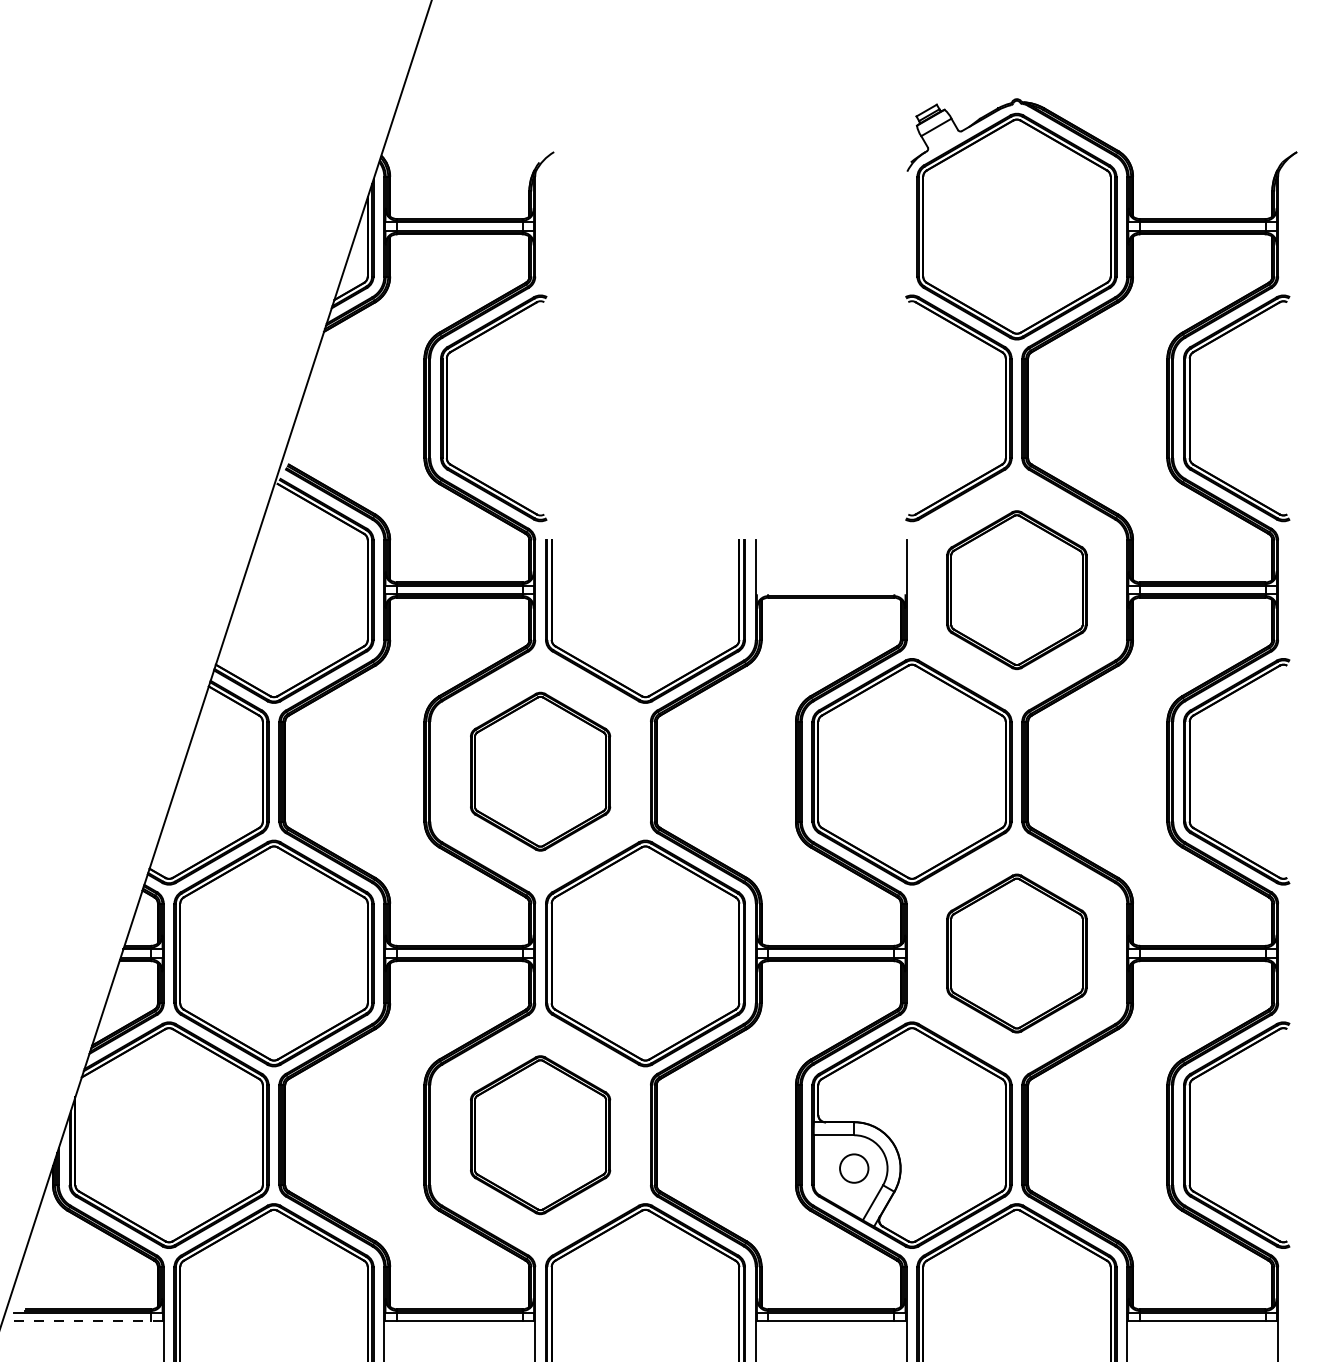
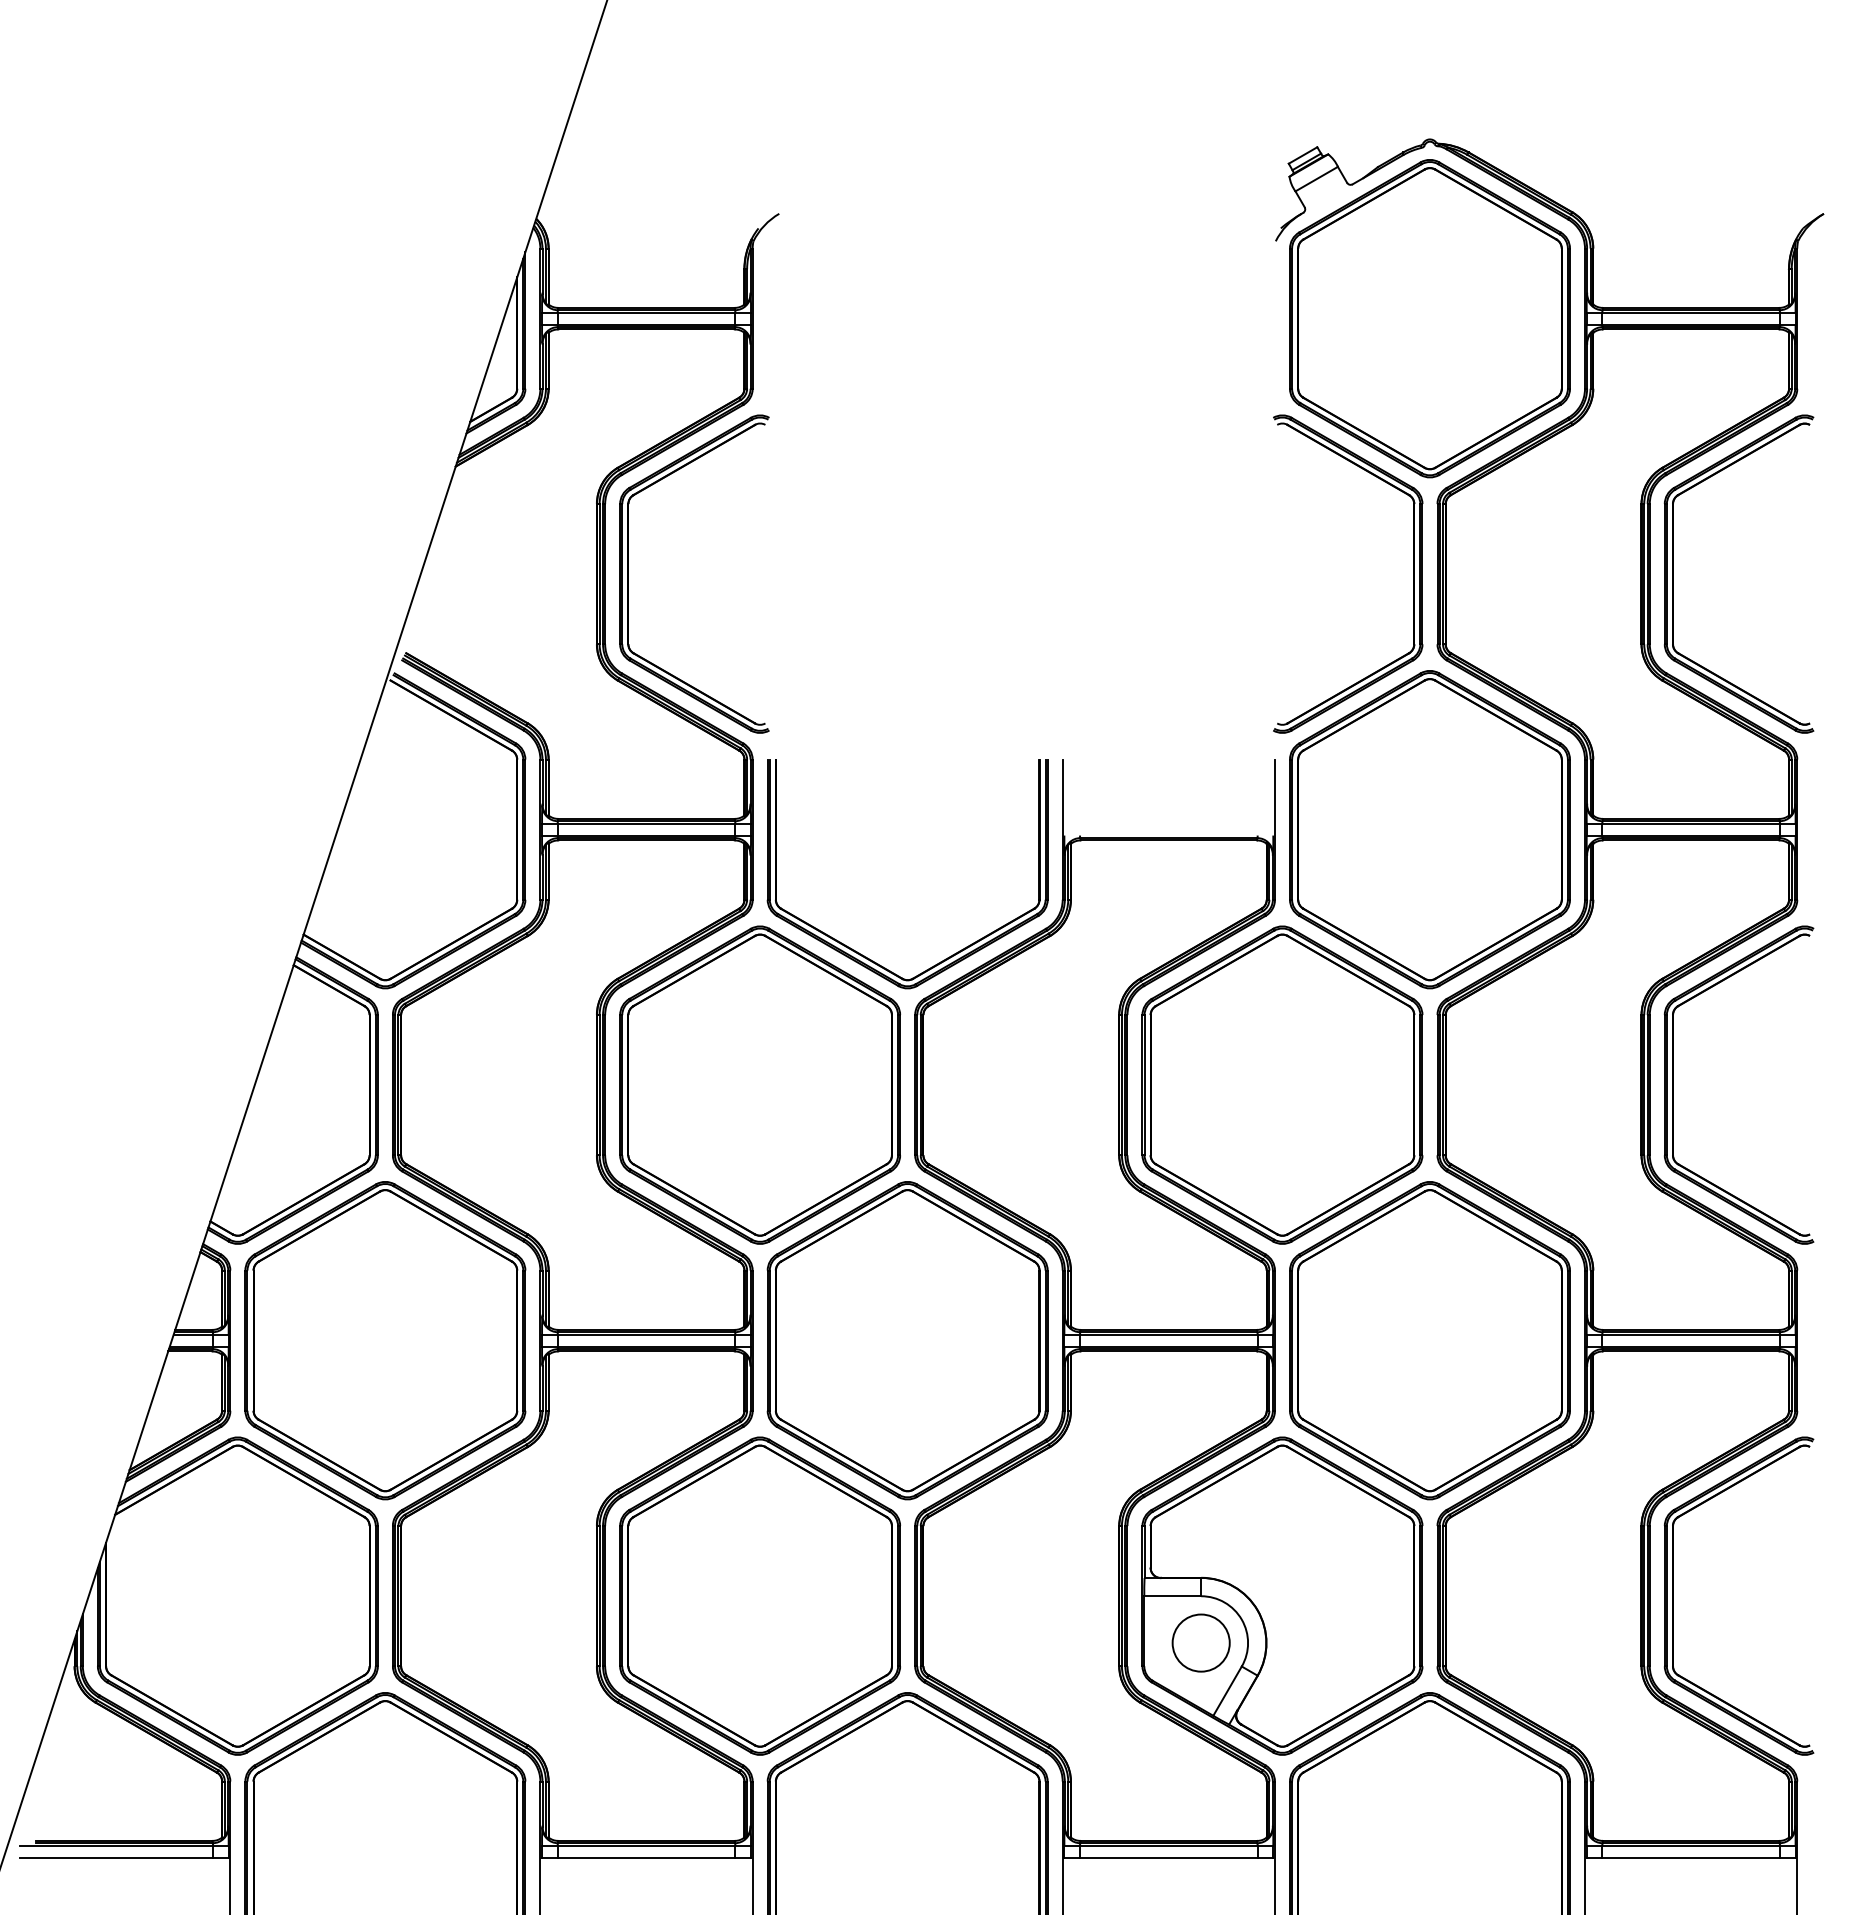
part: (1016, 589) -> (1429, 829), size x1.43
part: (540, 771) -> (759, 1084), size x1.43
part: (1016, 953) -> (1429, 1340), size x1.43
part: (540, 1134) -> (759, 1595), size x1.43
circle: (853, 1168) -> (1200, 1642), size x1.43
line: (87, 1321) -> (123, 1857), dashed -> solid

